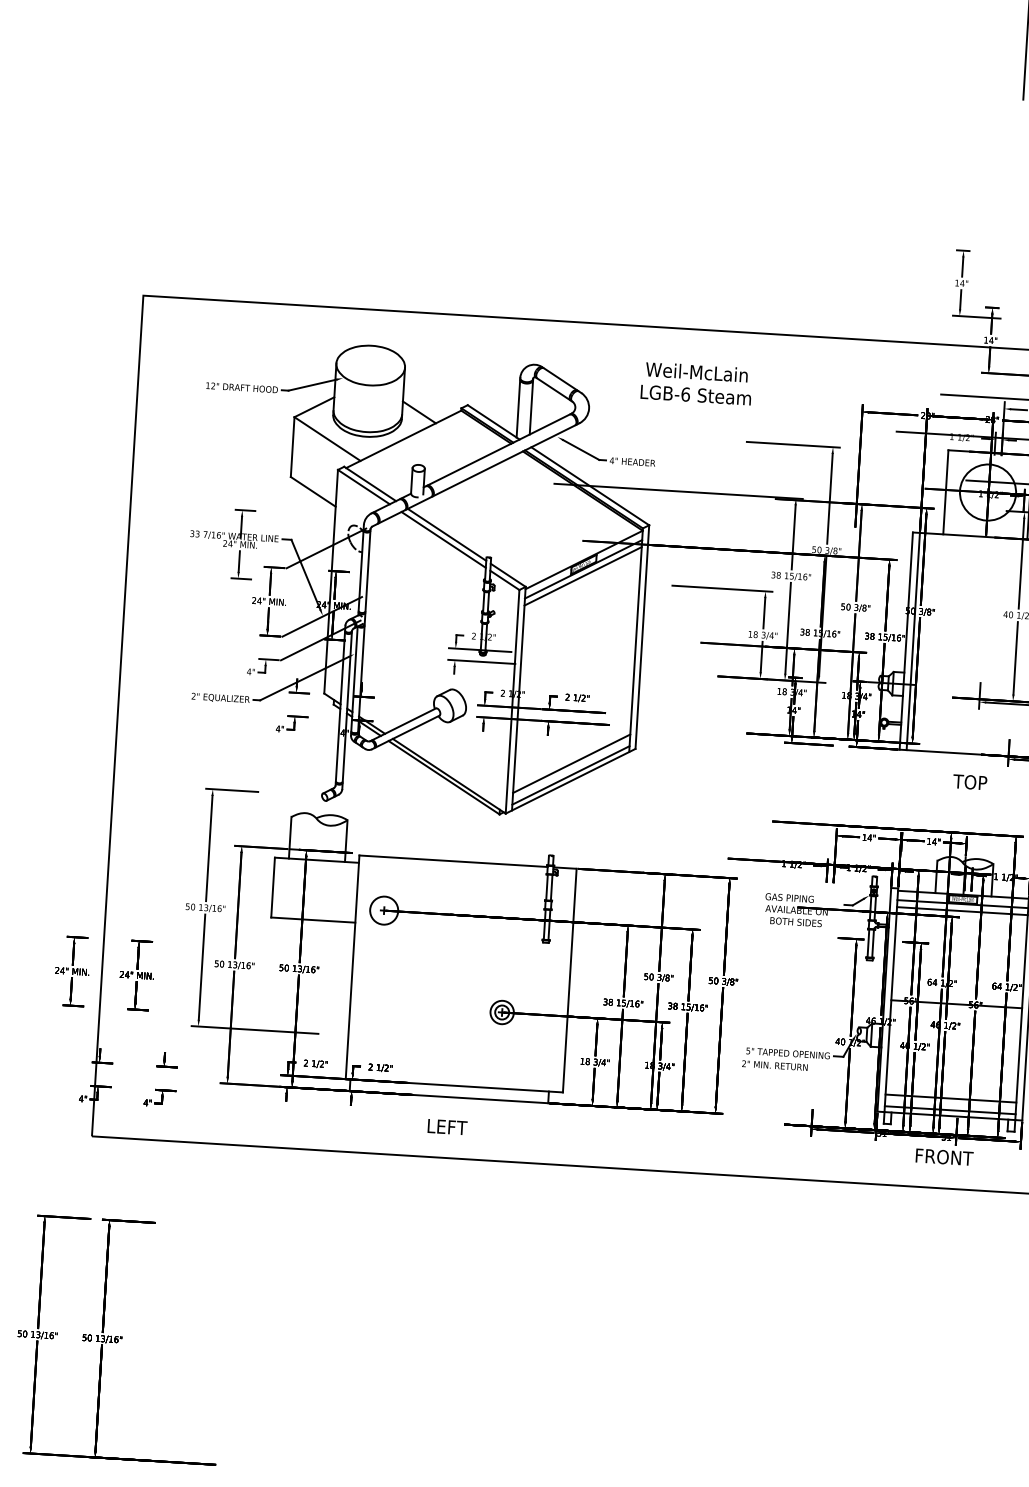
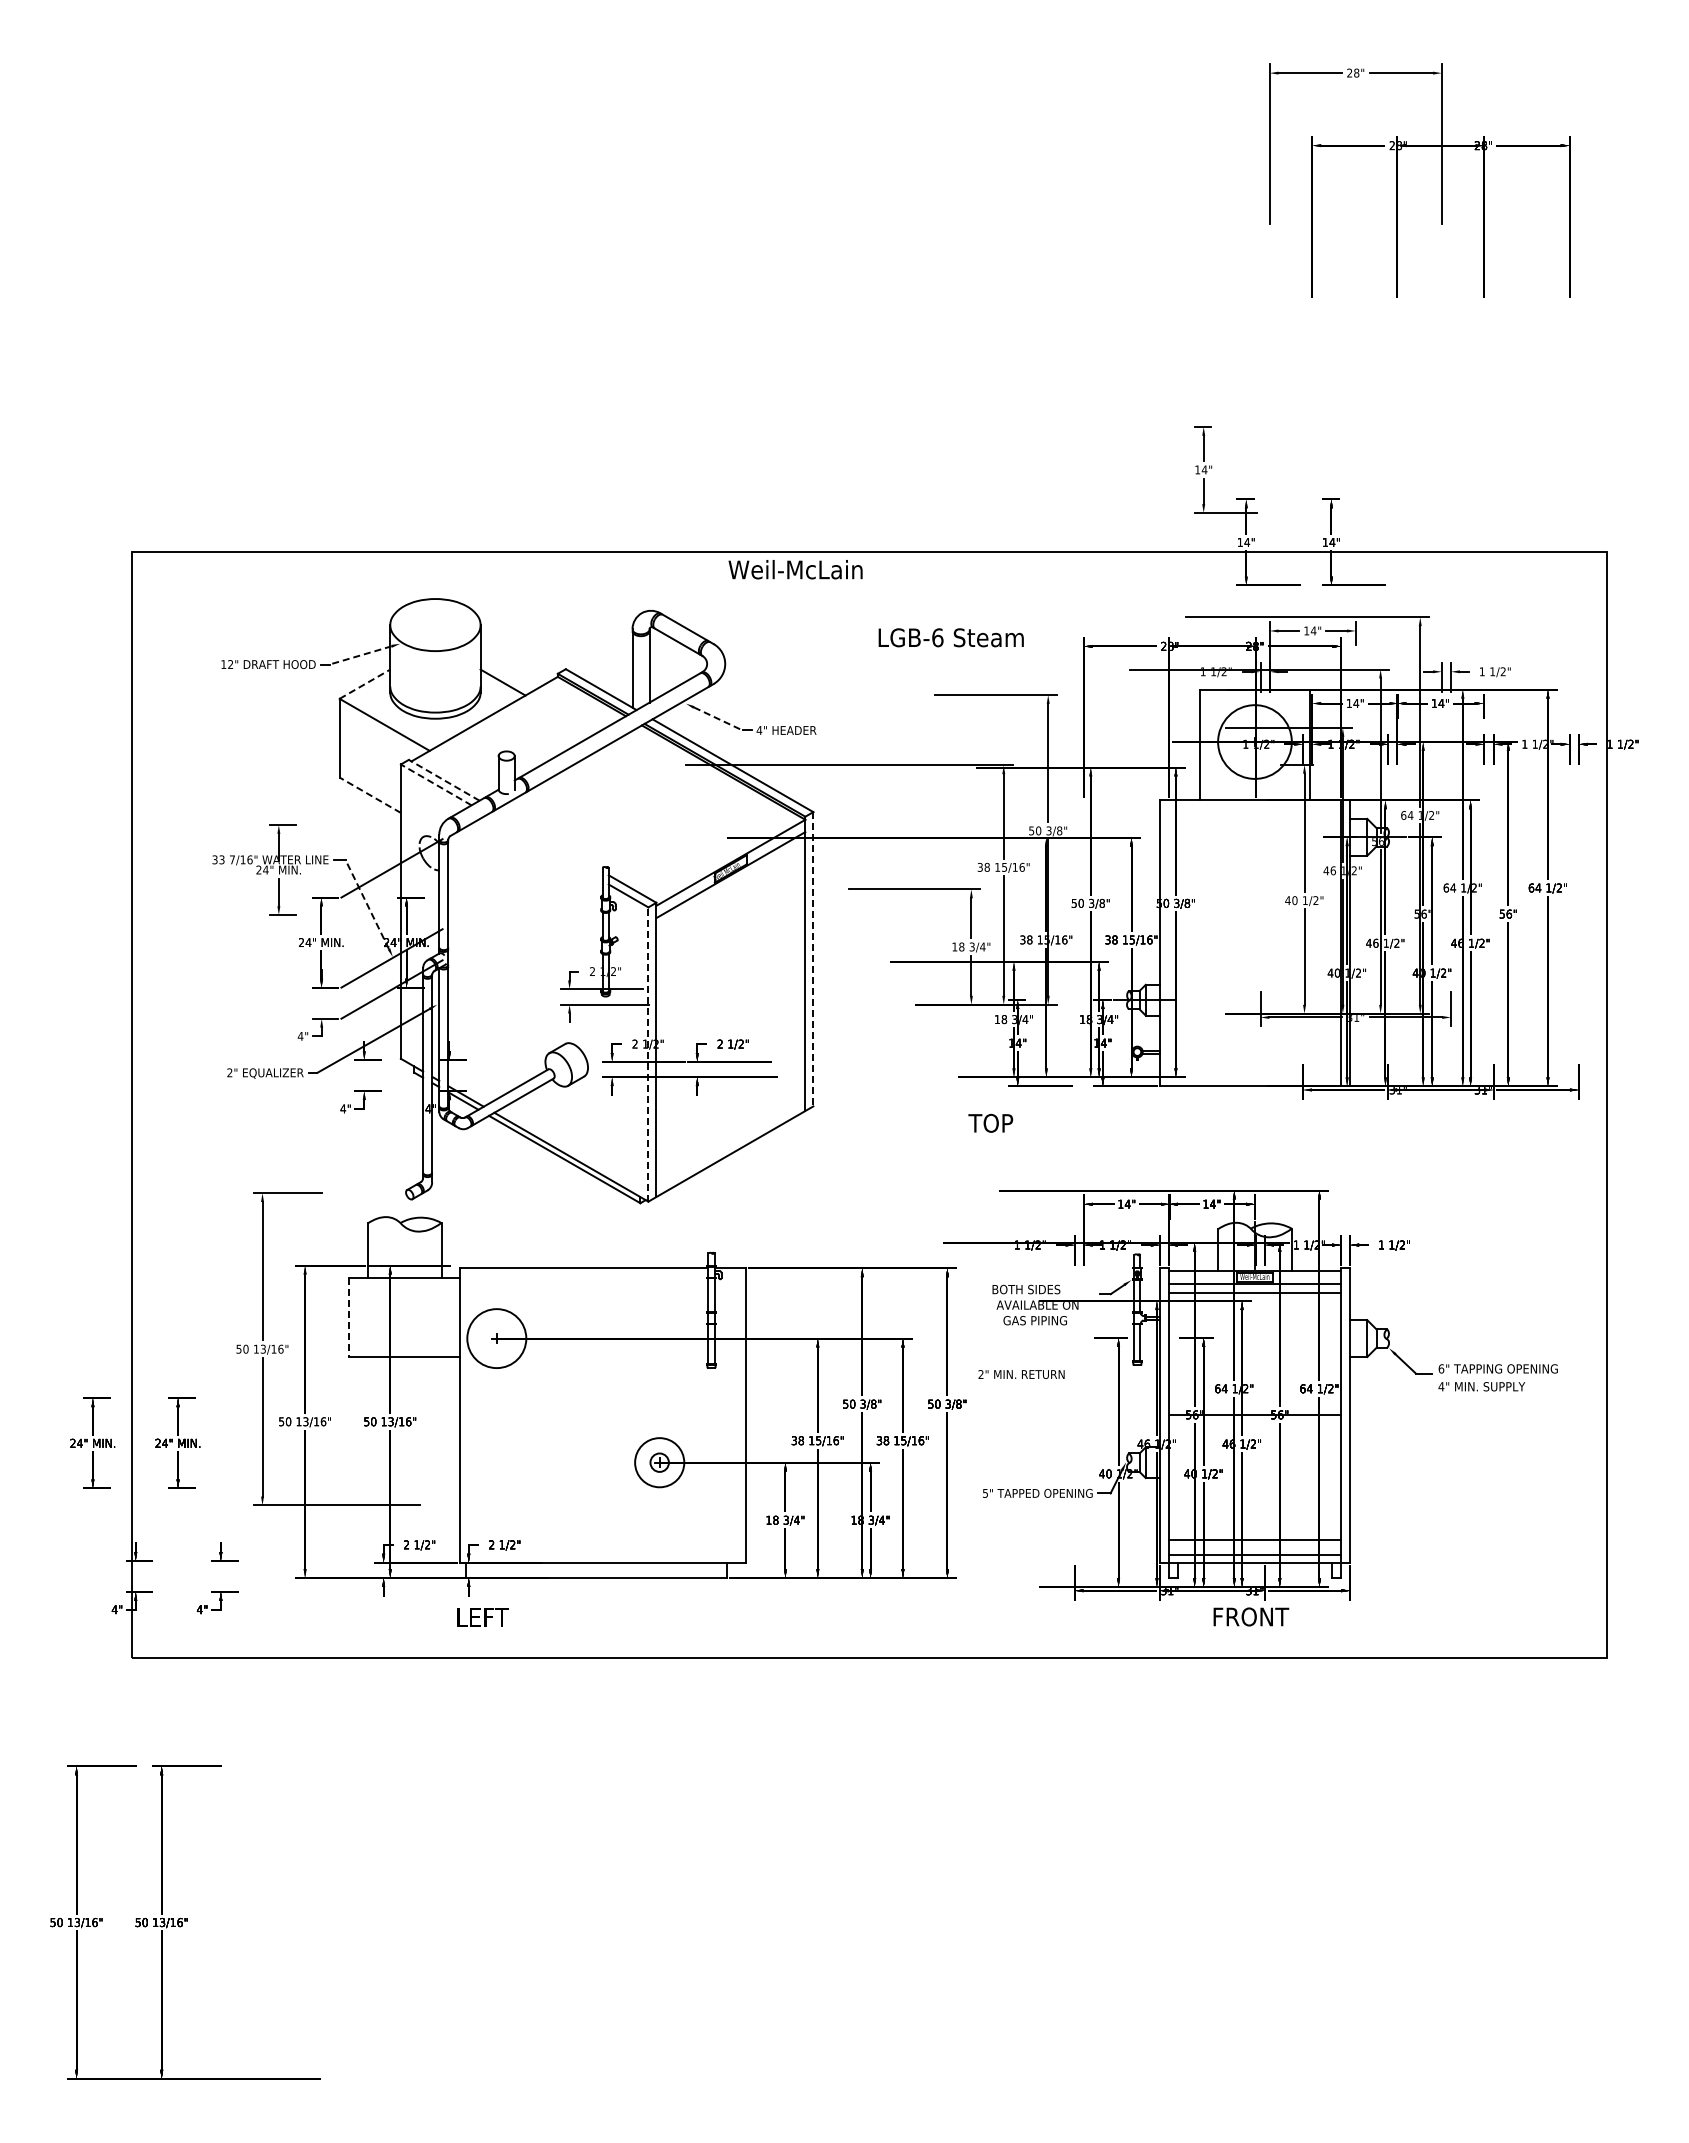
text: (696, 372) -> (795, 569), moved
line: (312, 385) -> (360, 655), solid -> dashed
text: (695, 394) -> (950, 637), moved
line: (314, 406) -> (365, 683), solid -> dashed
line: (581, 449) -> (718, 718), solid -> dashed
line: (370, 484) -> (444, 780), solid -> dashed
line: (364, 486) -> (436, 784), solid -> dashed
line: (312, 492) -> (369, 795), solid -> dashed
line: (446, 534) -> (548, 840), removed
line: (443, 539) -> (544, 847), removed
line: (306, 574) -> (367, 904), solid -> dashed
line: (582, 576) -> (730, 884), removed
line: (642, 637) -> (813, 959), solid -> dashed
line: (912, 641) -> (1168, 943), removed
line: (512, 701) -> (648, 1054), solid -> dashed
line: (571, 763) -> (730, 1130), removed
line: (570, 775) -> (730, 1146), removed
text: (969, 781) -> (990, 1122), moved
line: (273, 887) -> (349, 1317), solid -> dashed
text: (788, 897) -> (1026, 1289), GAS PIPING -> BOTH SIDES
circle: (383, 910) -> (496, 1338), size x1.6
text: (795, 922) -> (1037, 1320), BOTH SIDES -> GAS PIPING
circle: (502, 1012) -> (659, 1462), size x1.6
text: (774, 1065) -> (1021, 1374), moved
text: (446, 1127) -> (482, 1617), moved

